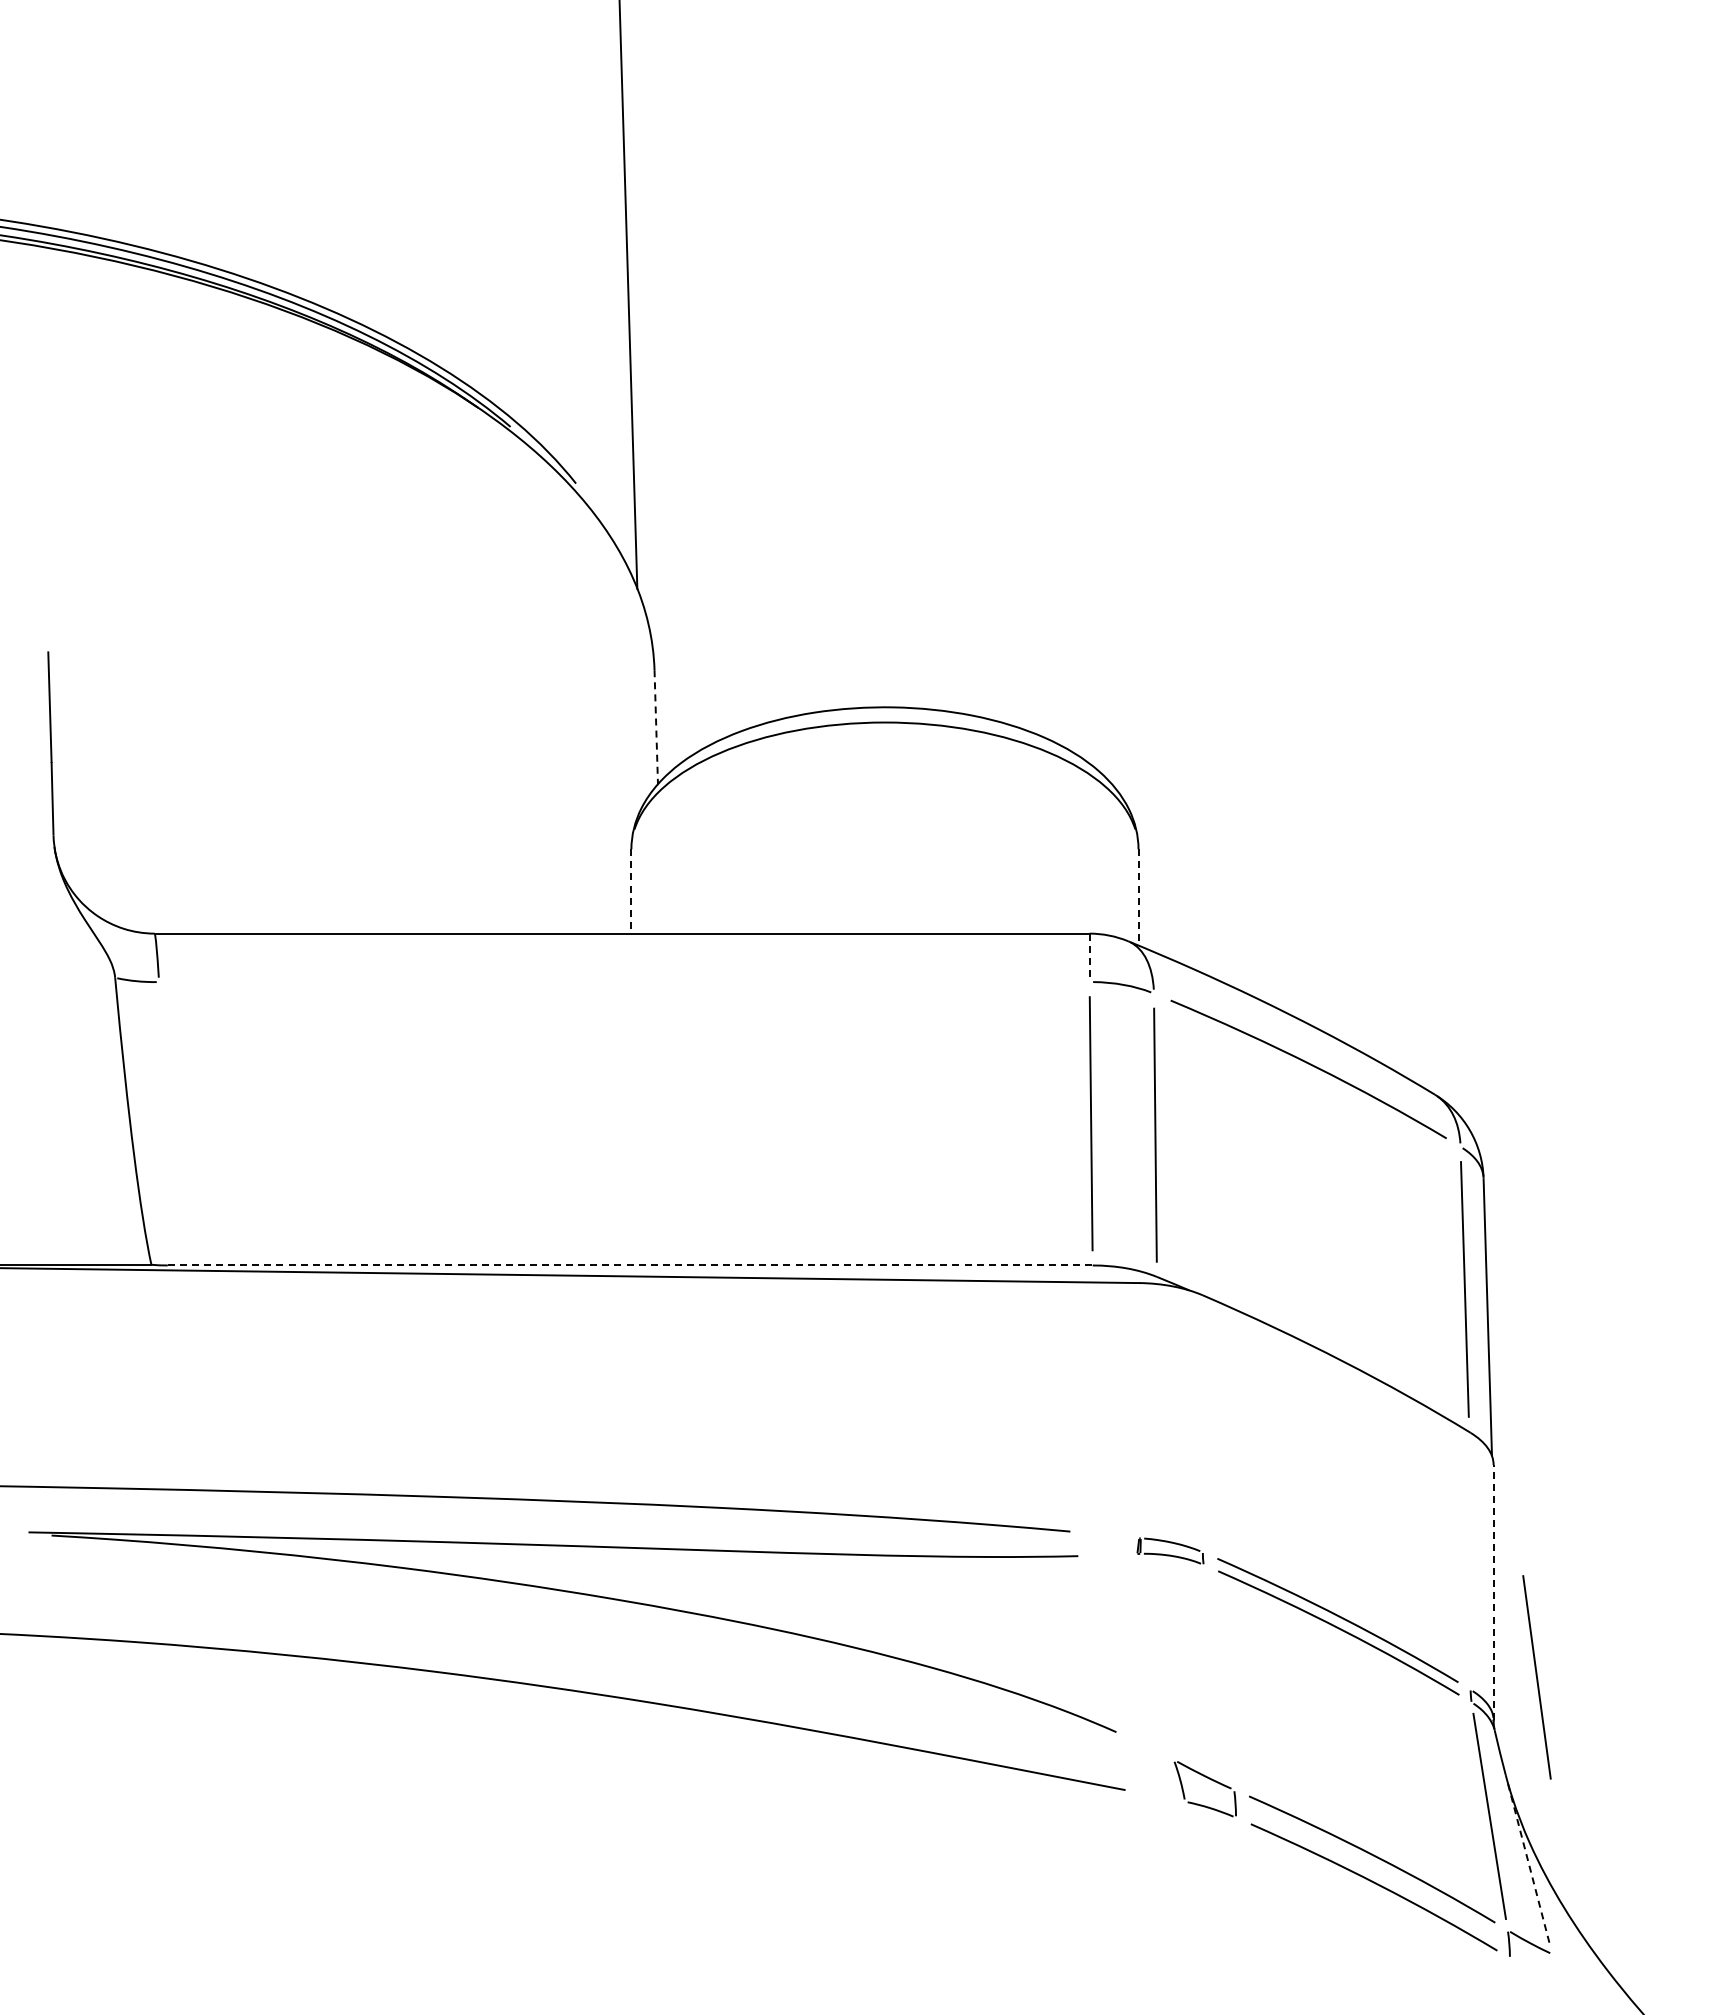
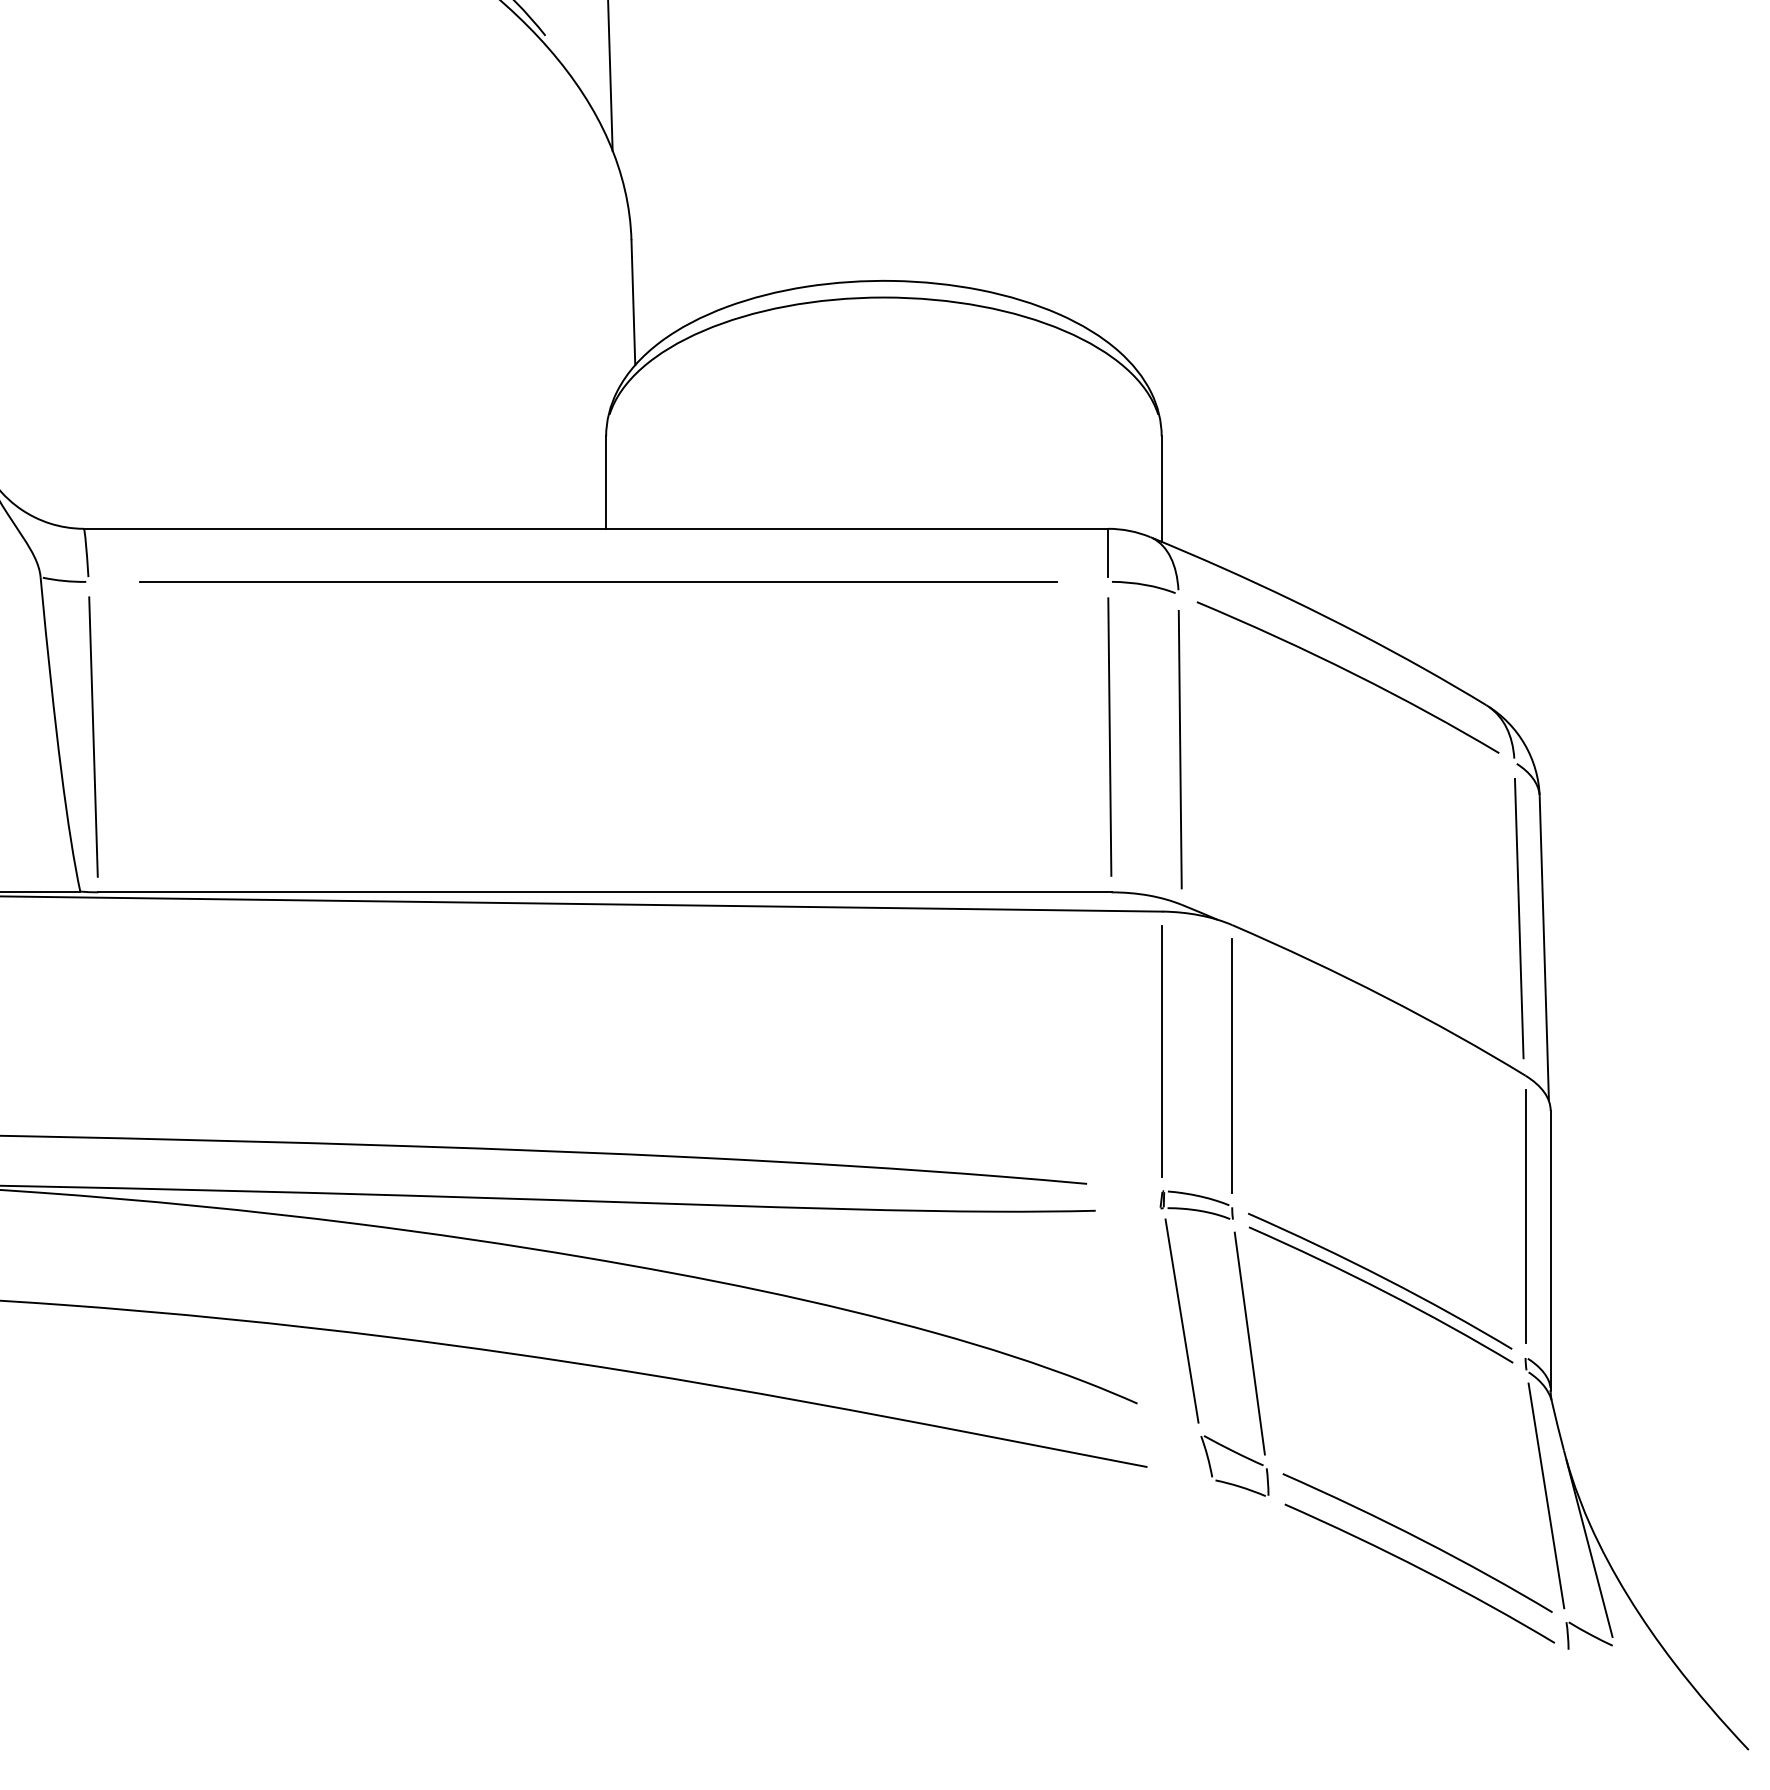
line: (656, 727) -> (633, 302), dashed -> solid
line: (631, 891) -> (606, 482), dashed -> solid
line: (1138, 897) -> (1161, 489), dashed -> solid
line: (1089, 955) -> (1107, 552), dashed -> solid
line: (624, 982) -> (598, 582), added
line: (163, 1123) -> (93, 736), added
line: (630, 1265) -> (605, 892), dashed -> solid
line: (1139, 1410) -> (1162, 1051), added
line: (1202, 1423) -> (1231, 1065), added
line: (1470, 1560) -> (1525, 1215), added
line: (1493, 1592) -> (1550, 1250), dashed -> solid
line: (1156, 1656) -> (1181, 1320), added
line: (1536, 1677) -> (1249, 1343), moved
line: (1529, 1865) -> (1590, 1549), dashed -> solid

